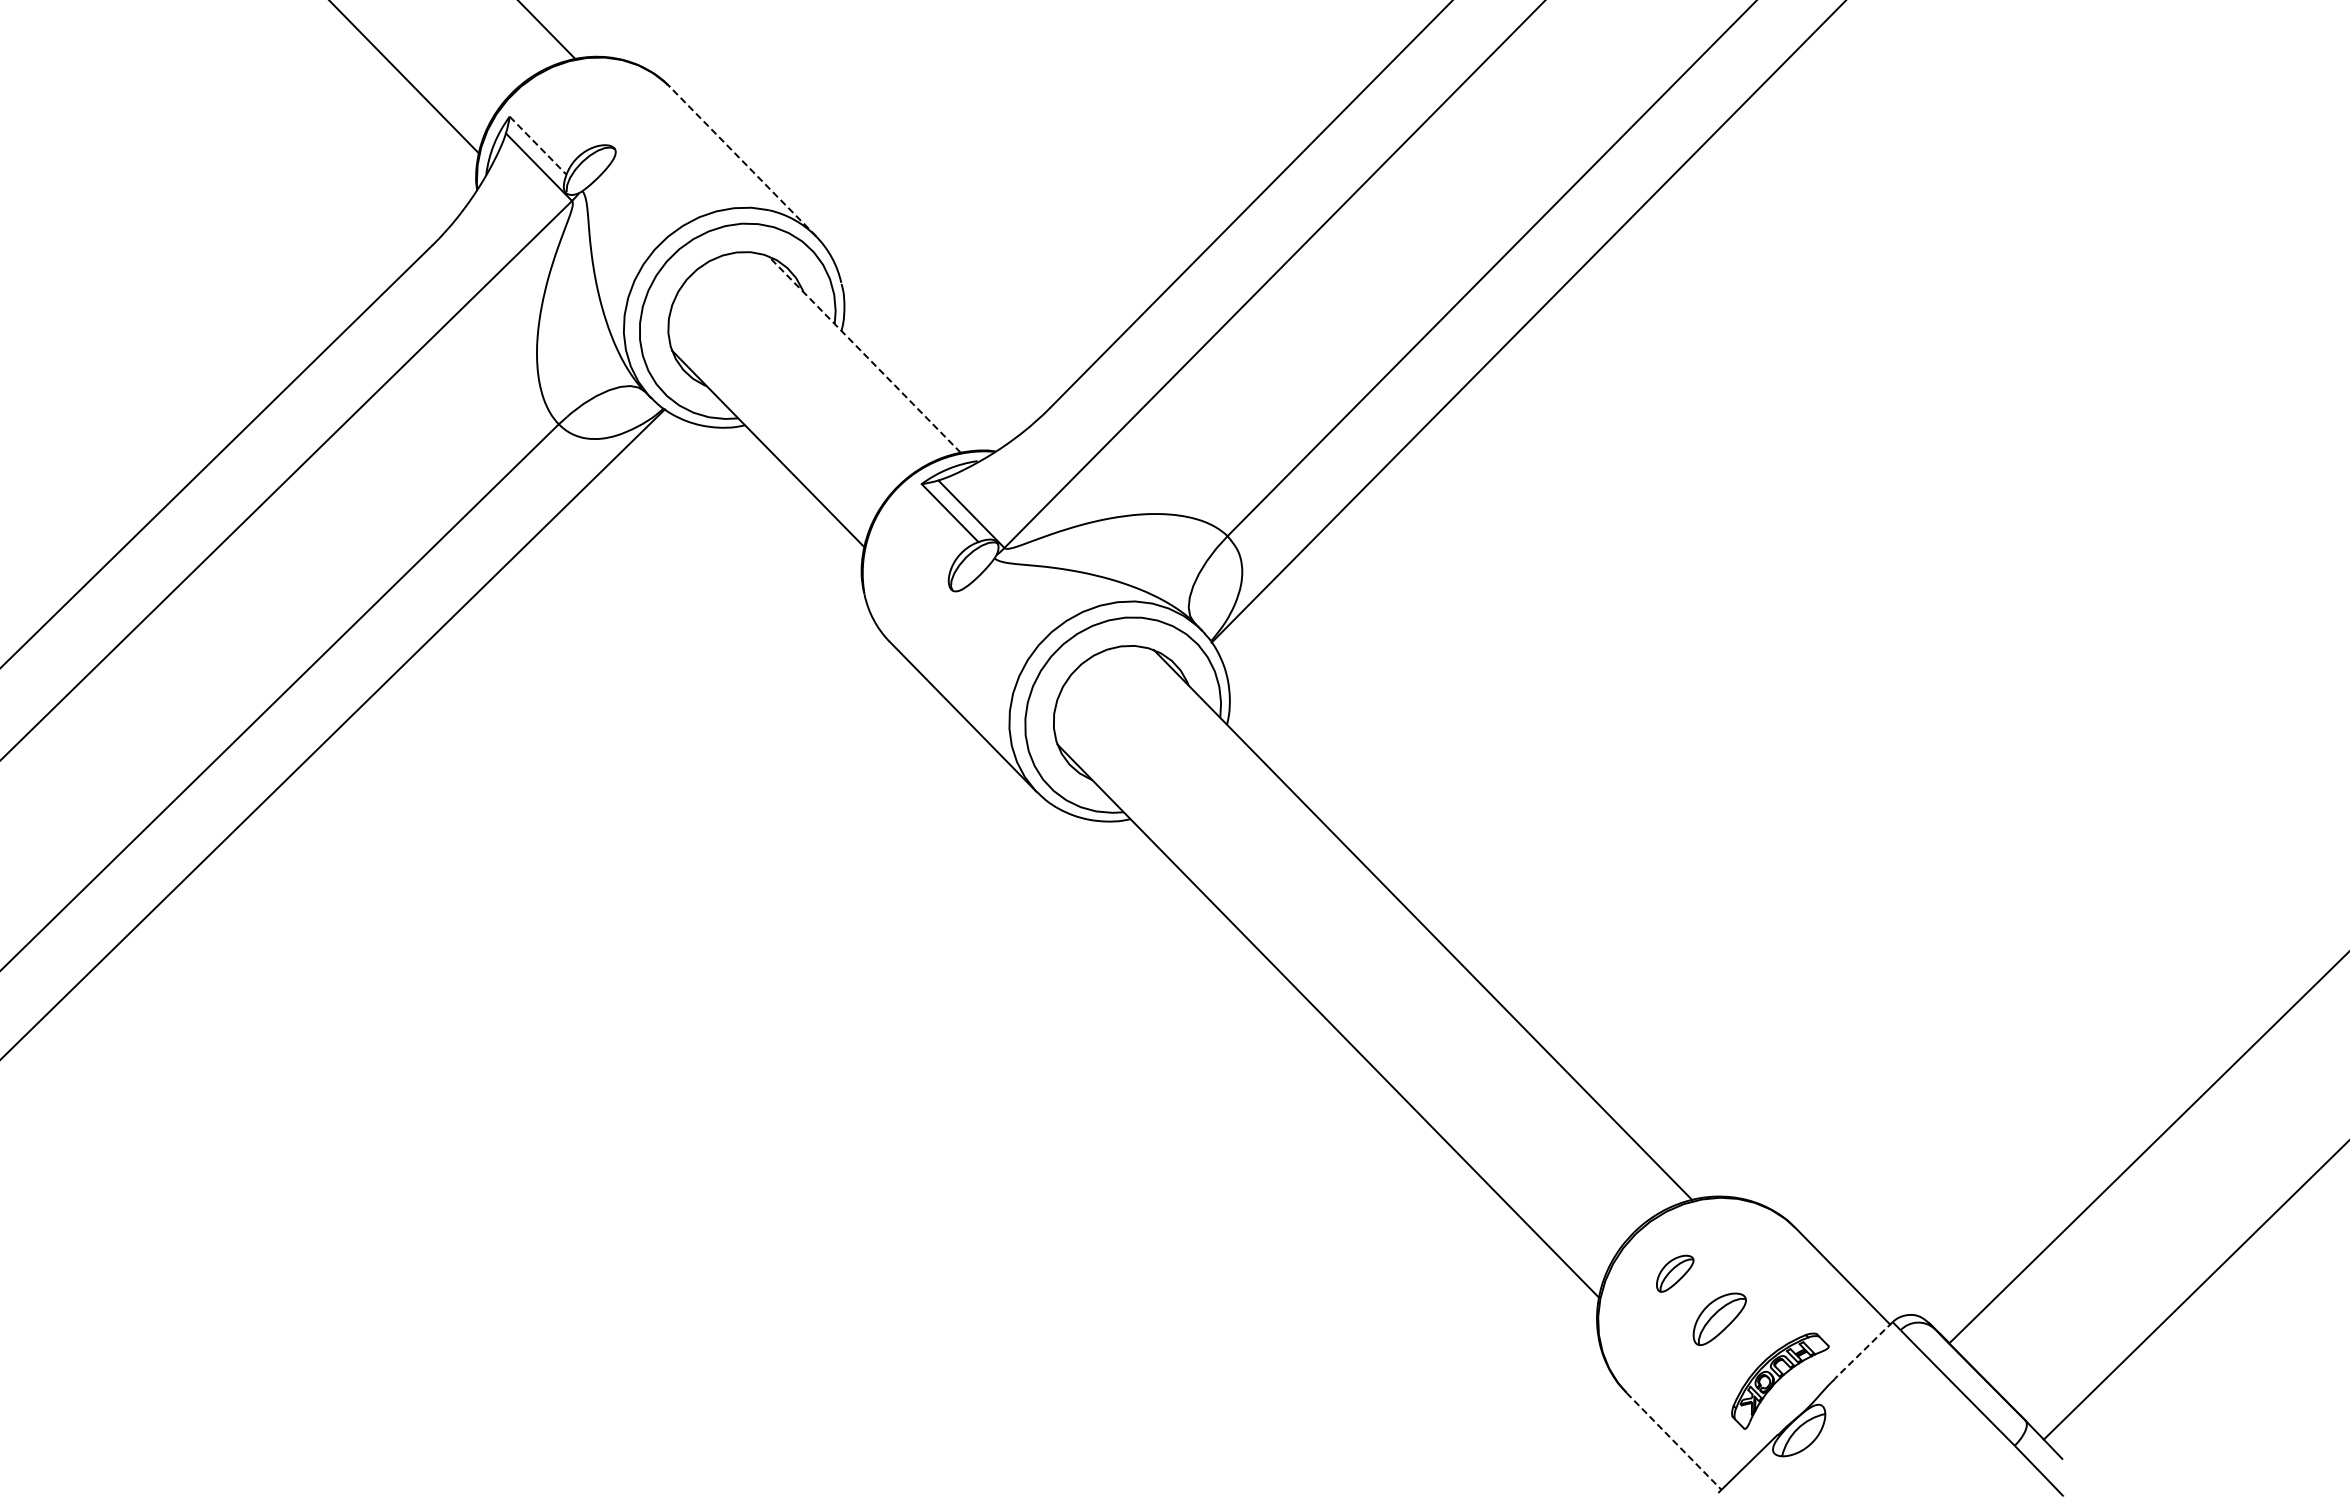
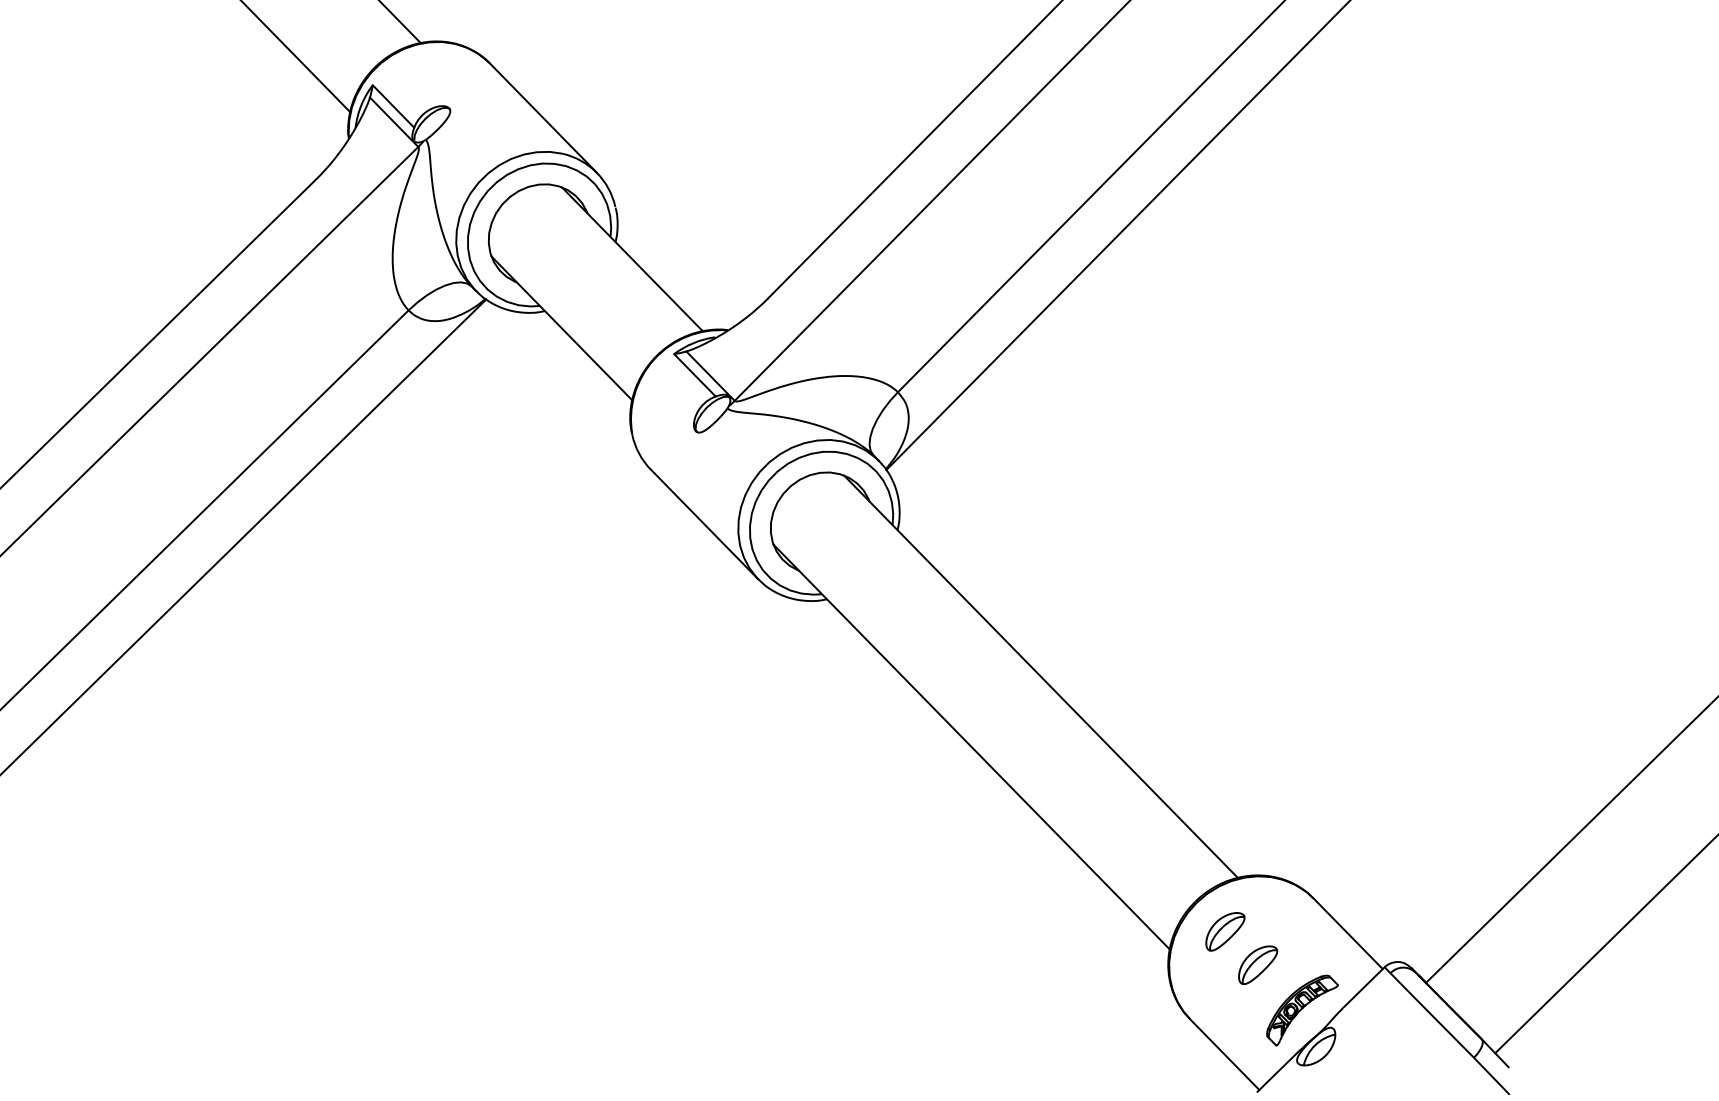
line: (538, 145) -> (393, 106), dashed -> solid
line: (742, 161) -> (543, 118), dashed -> solid
line: (864, 354) -> (632, 259), dashed -> solid
part: (1675, 1273) -> (1225, 931), size x1.43
line: (1863, 1350) -> (1363, 988), dashed -> solid
line: (1674, 1441) -> (1224, 1054), dashed -> solid

